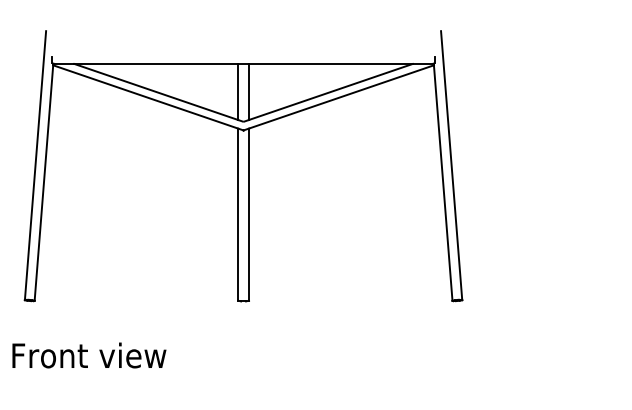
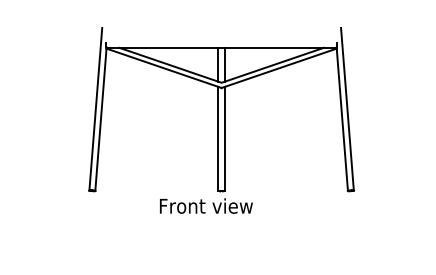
text: (89, 354) -> (206, 205), moved

